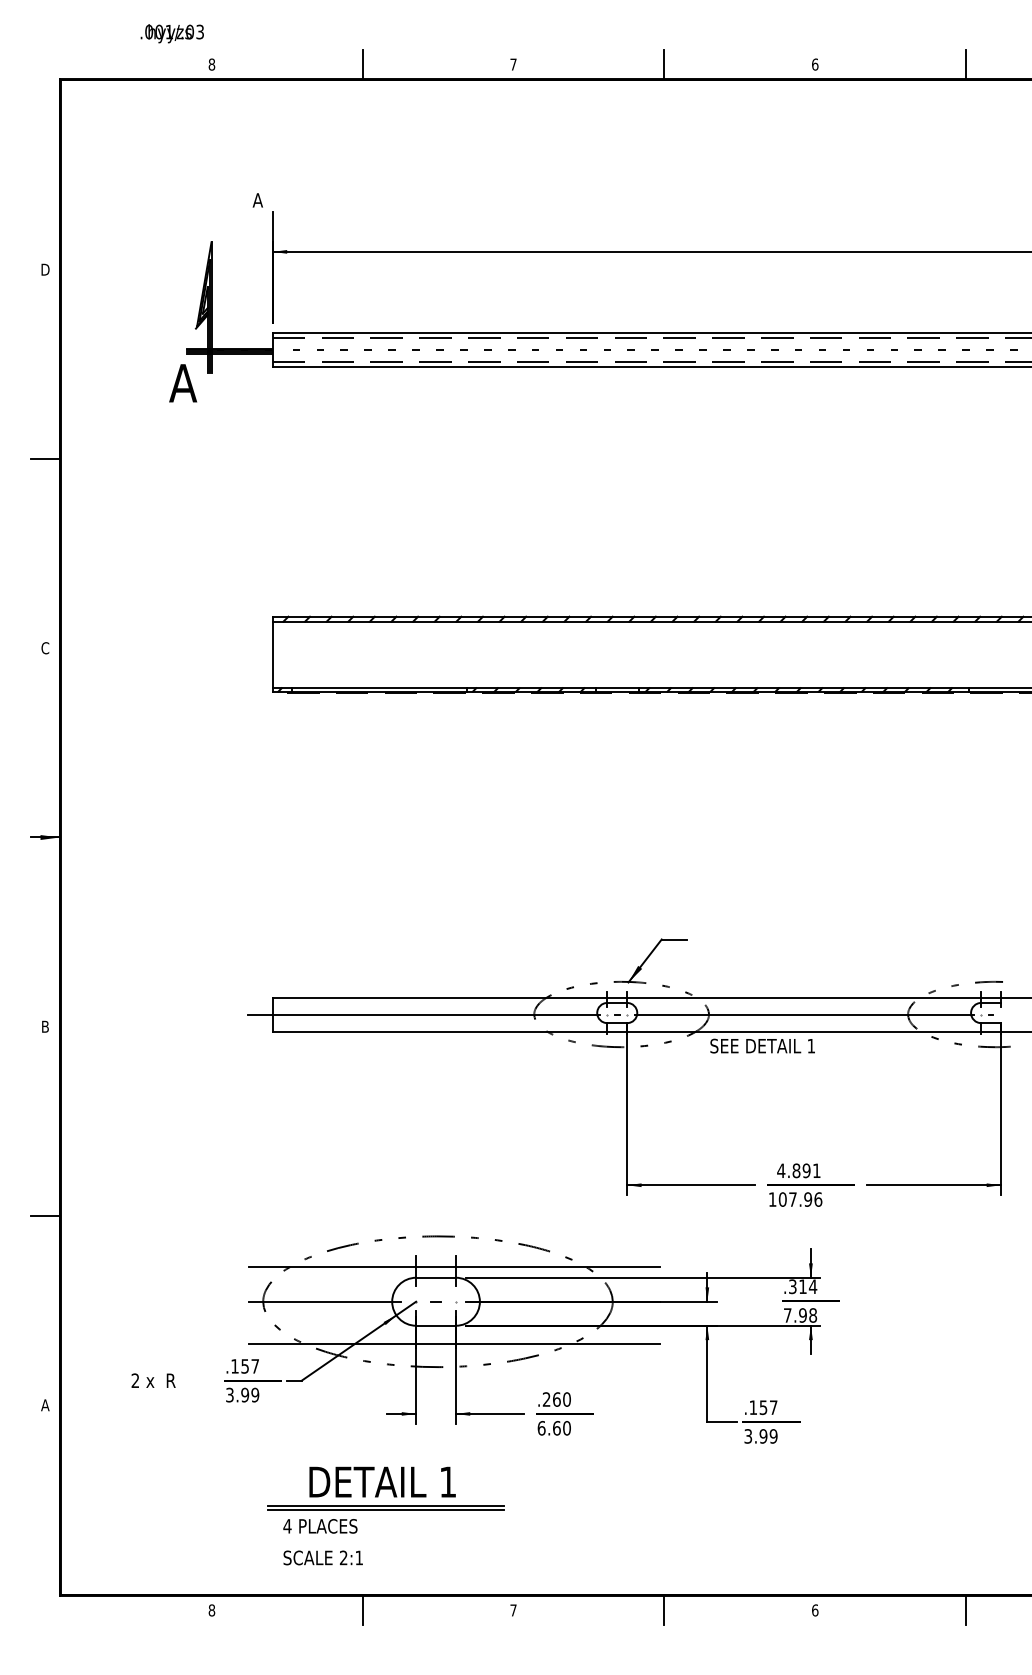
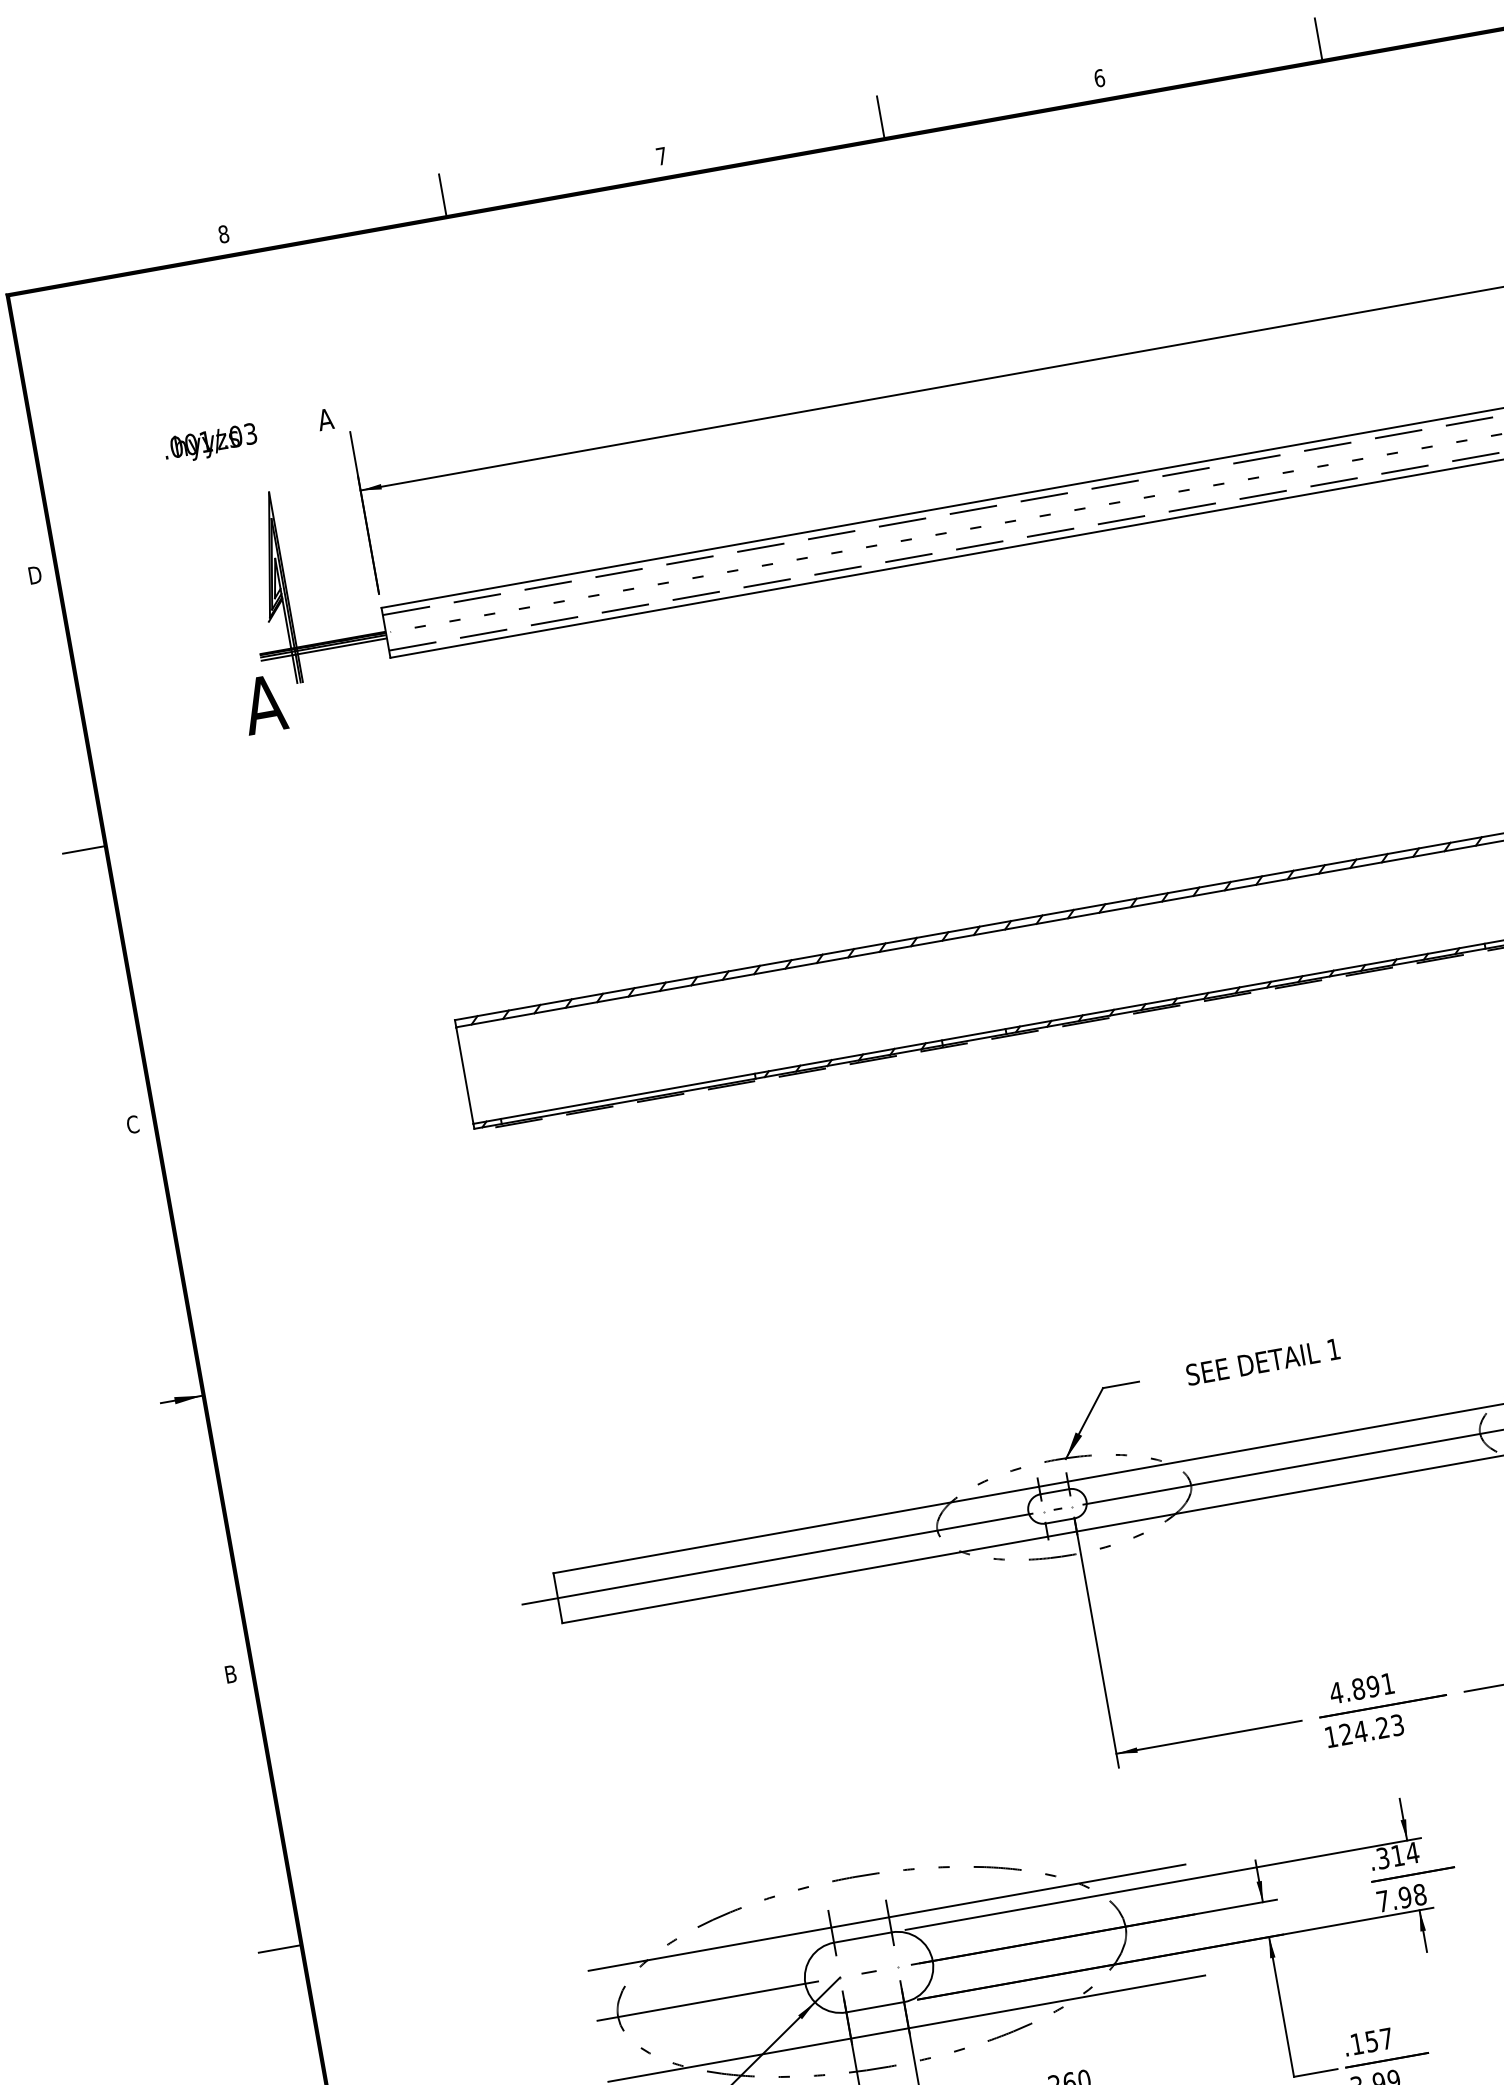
text: (171, 33) -> (209, 443), moved
text: (762, 1045) -> (1262, 1361), moved
text: (800, 1199) -> (1371, 1729), 107.96 -> 124.23

